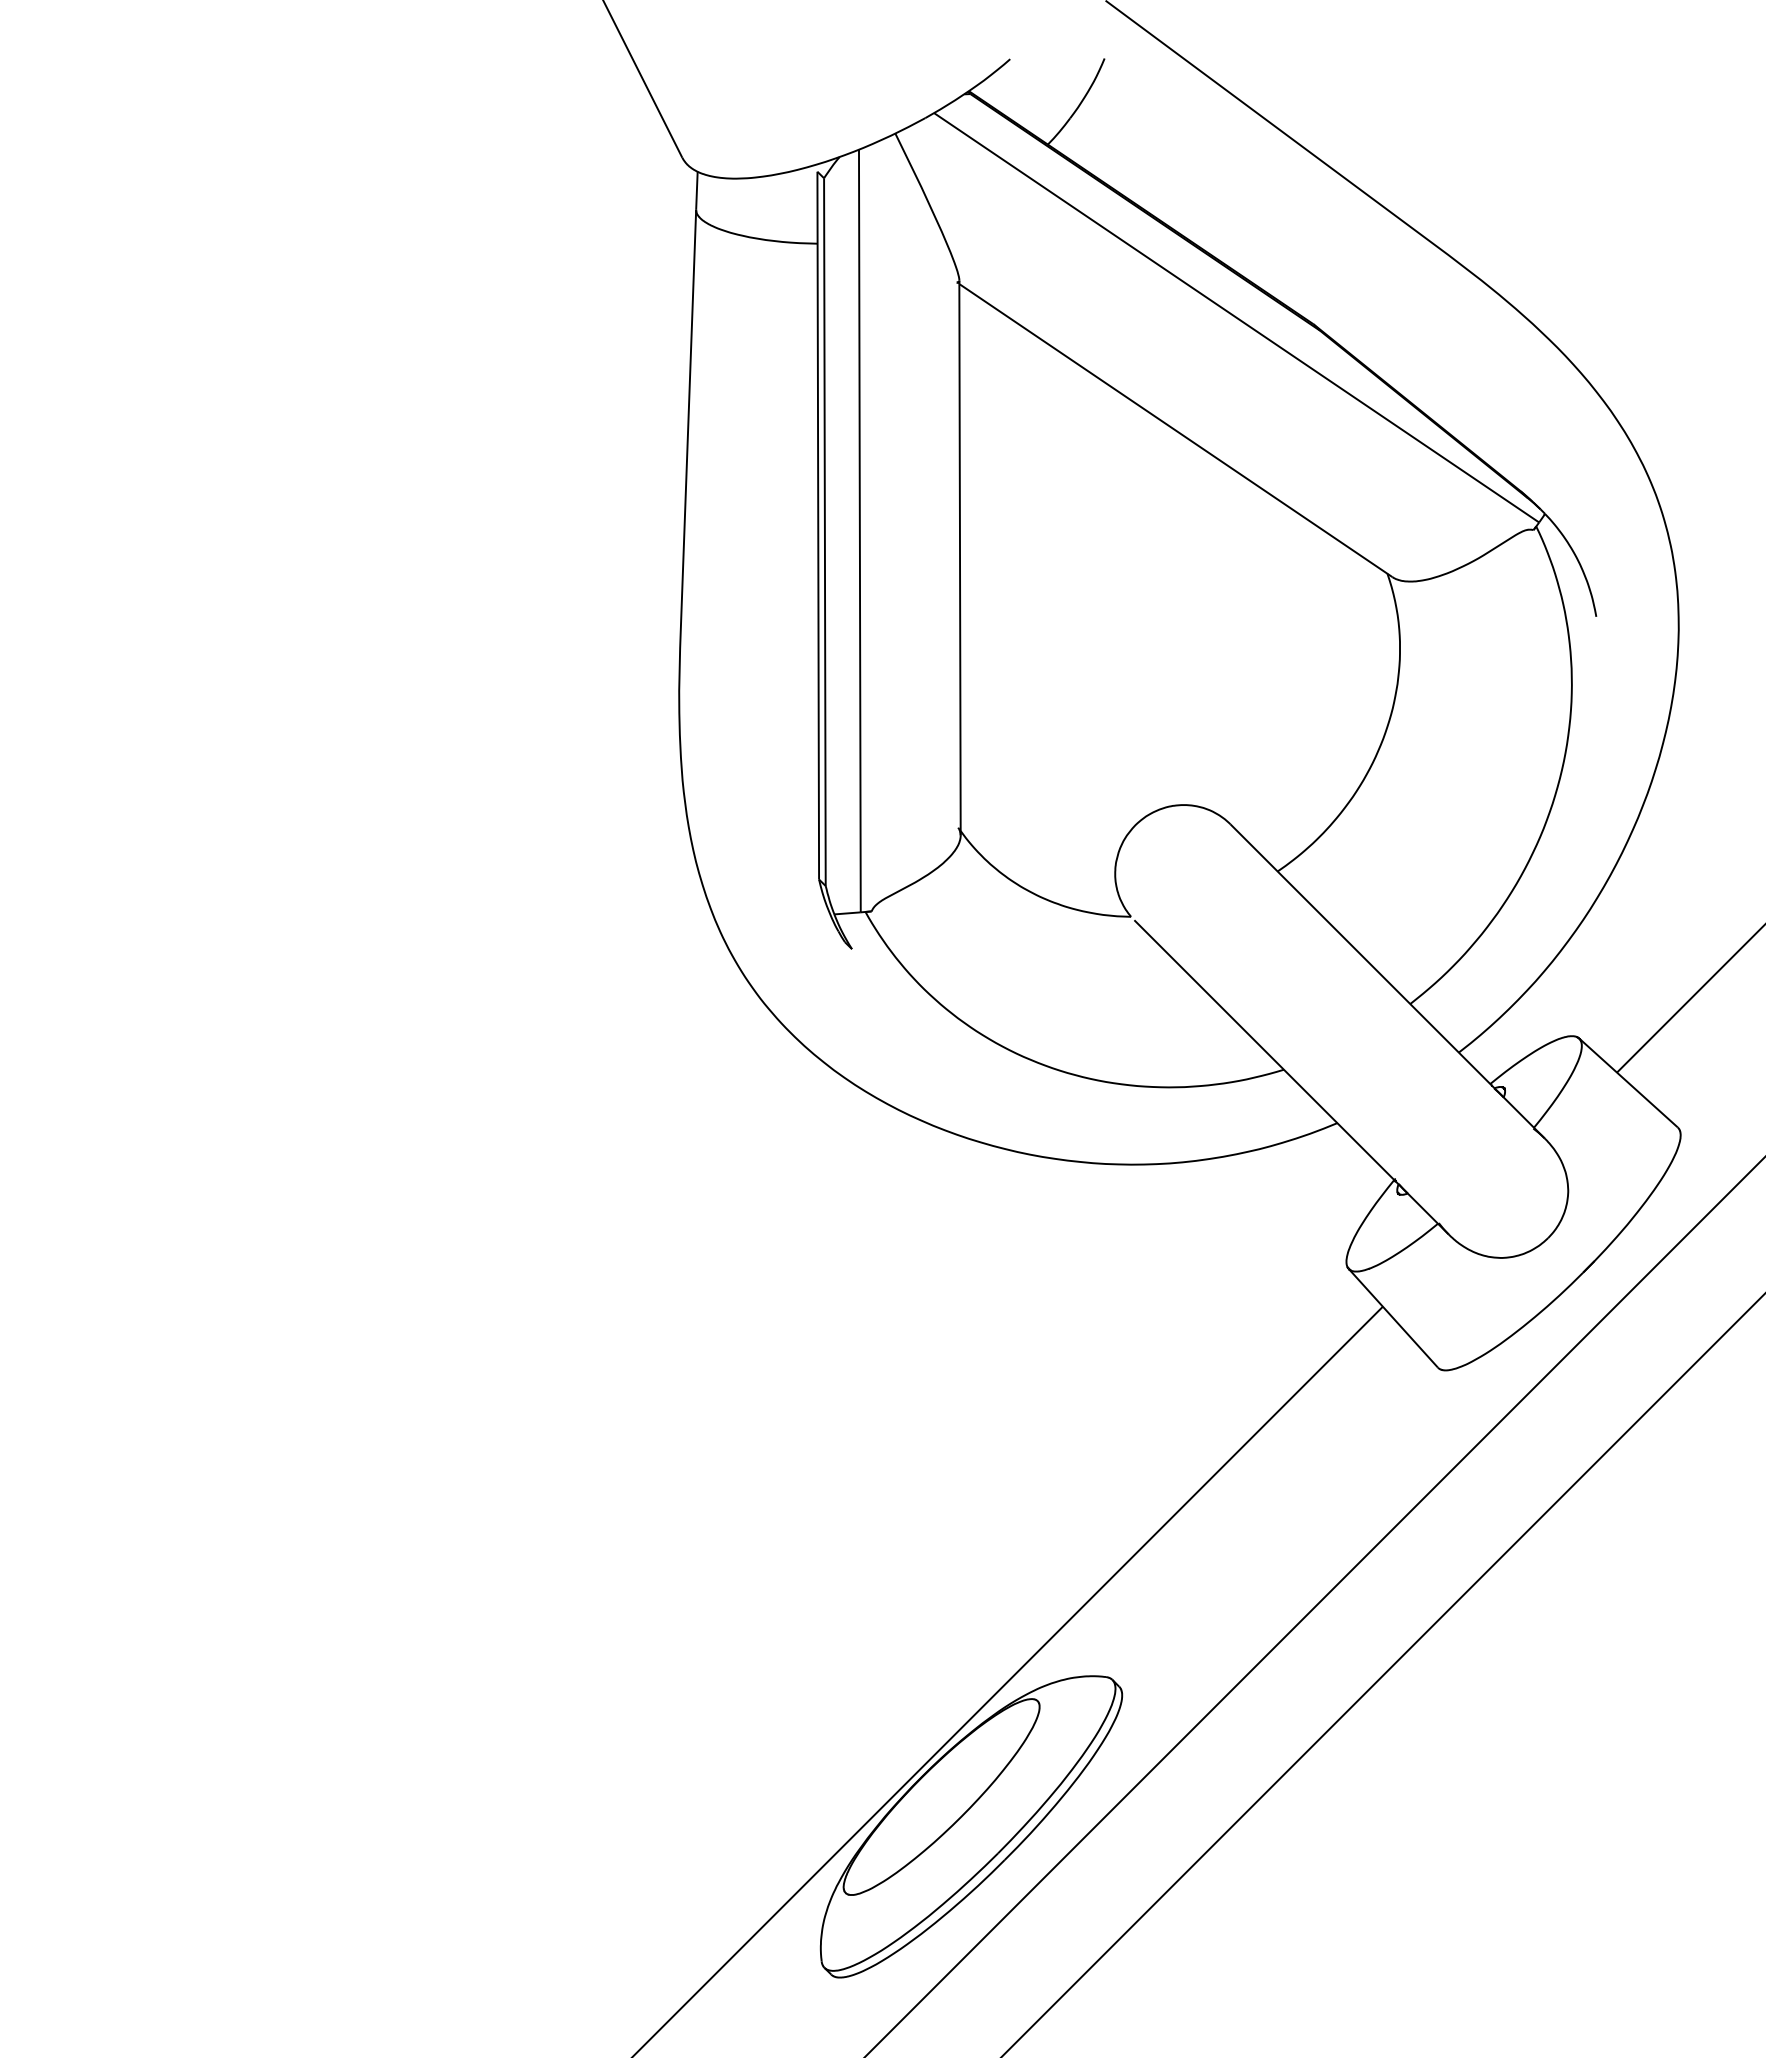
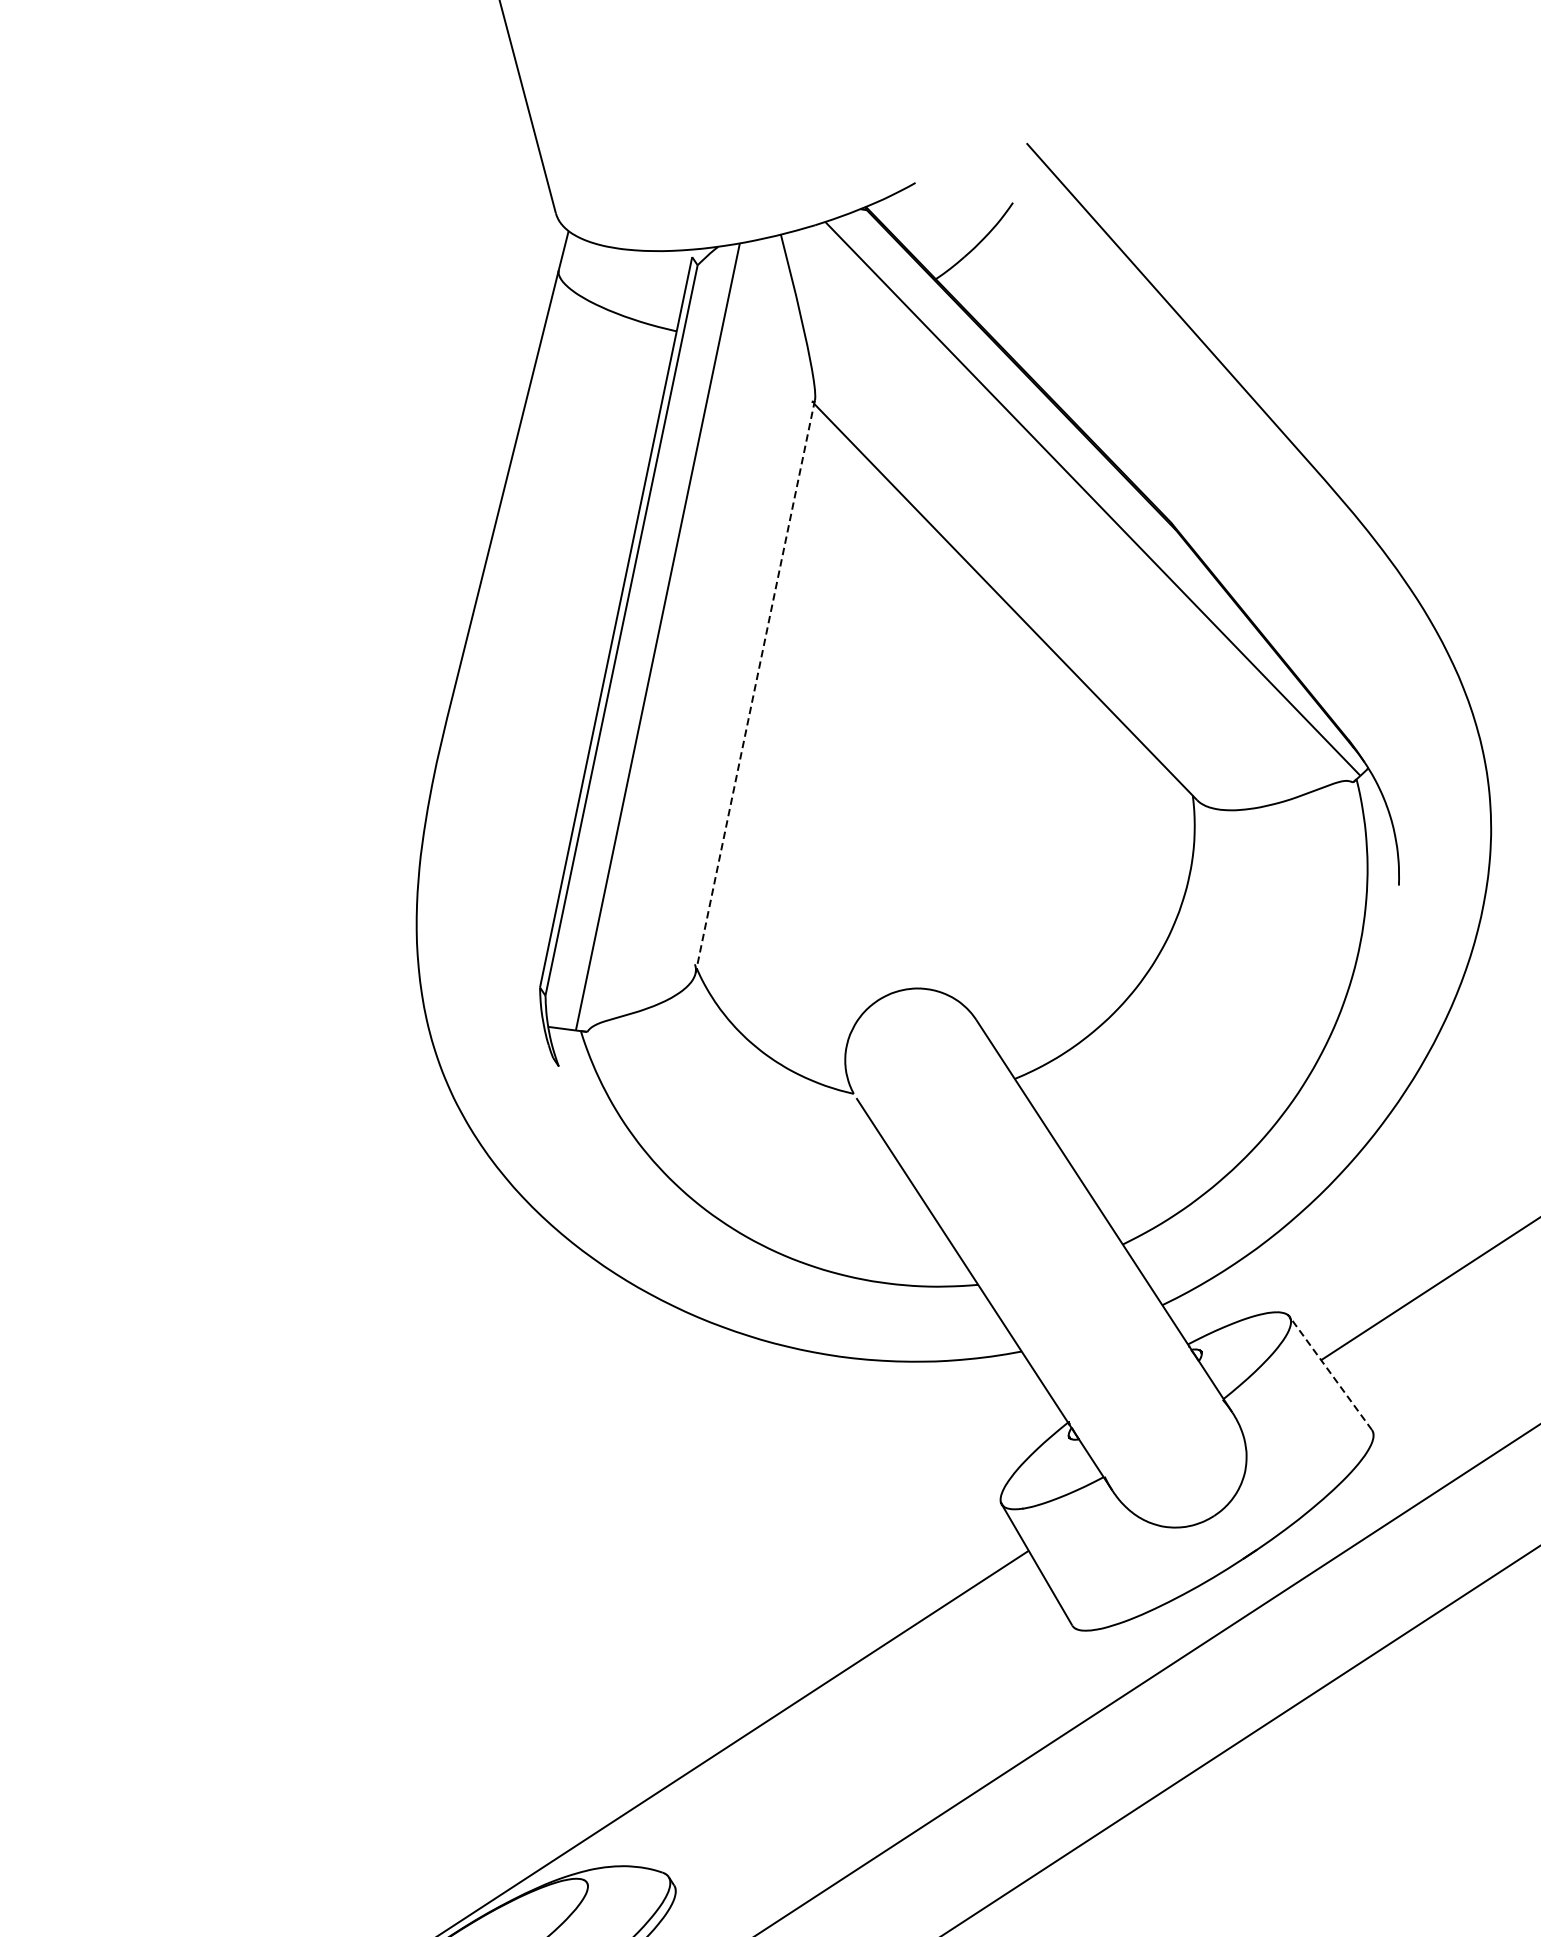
line: (960, 558) -> (755, 687), solid -> dashed
line: (1628, 1082) -> (1330, 1372), solid -> dashed

